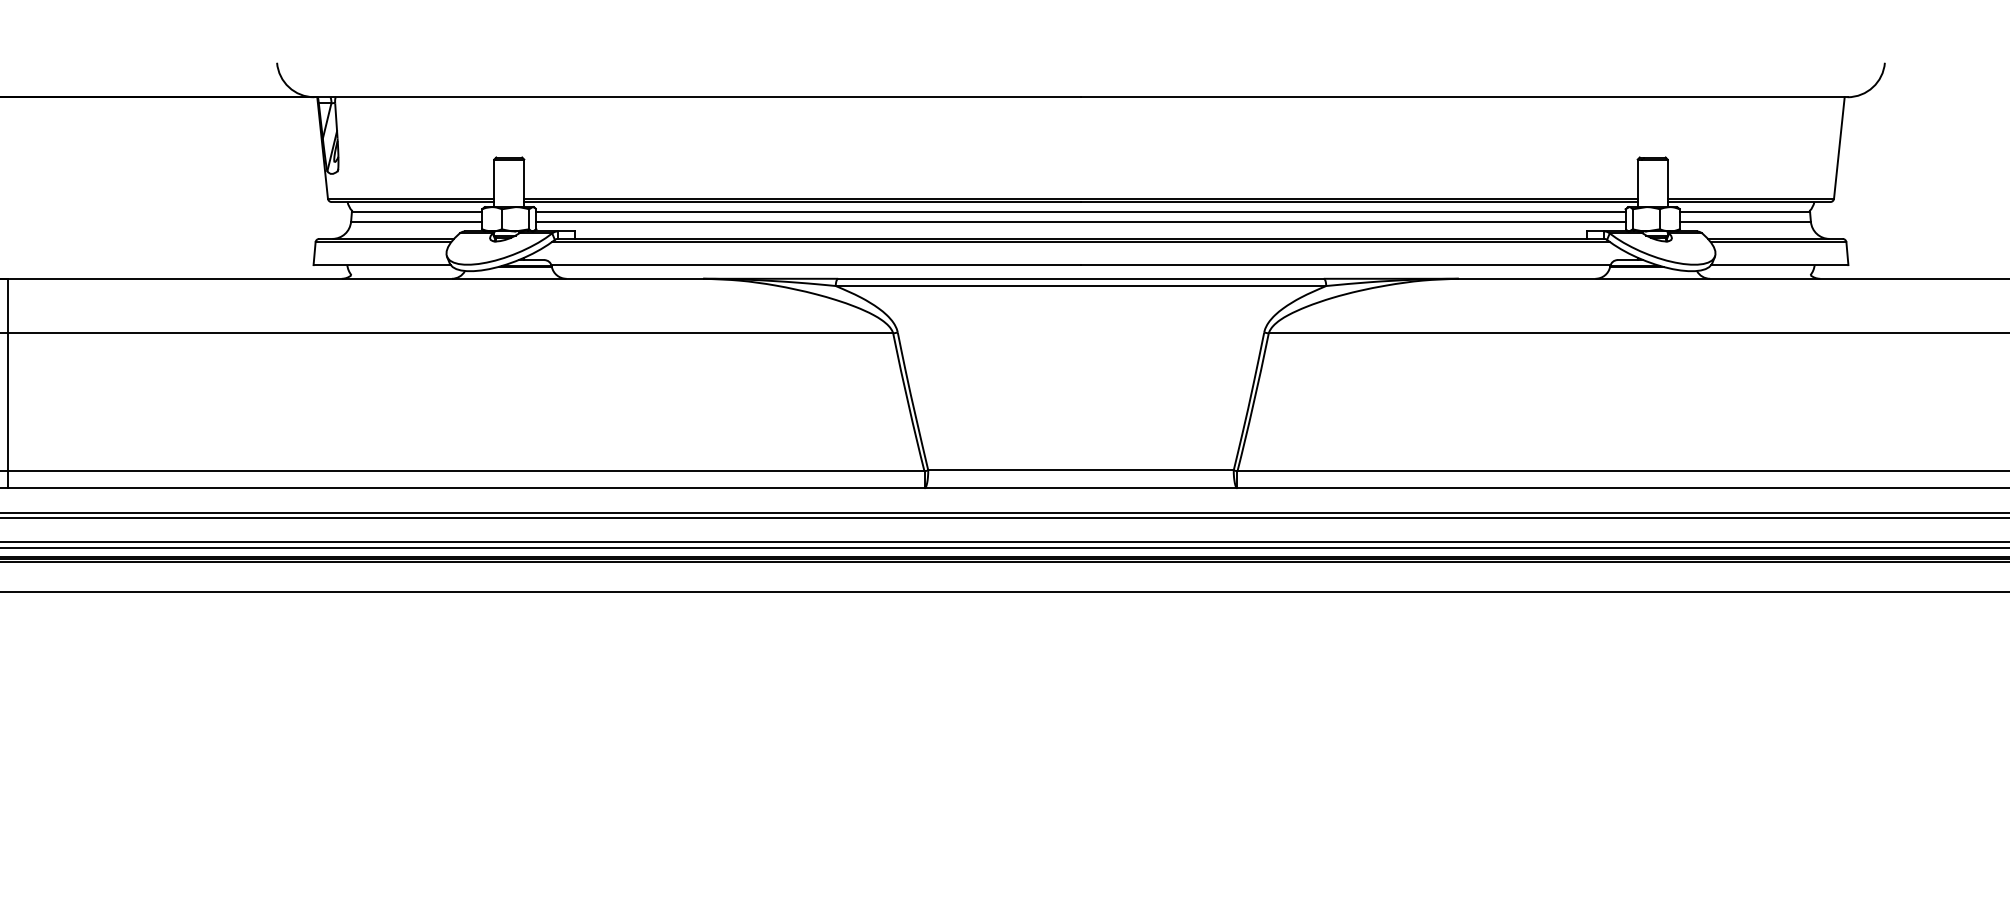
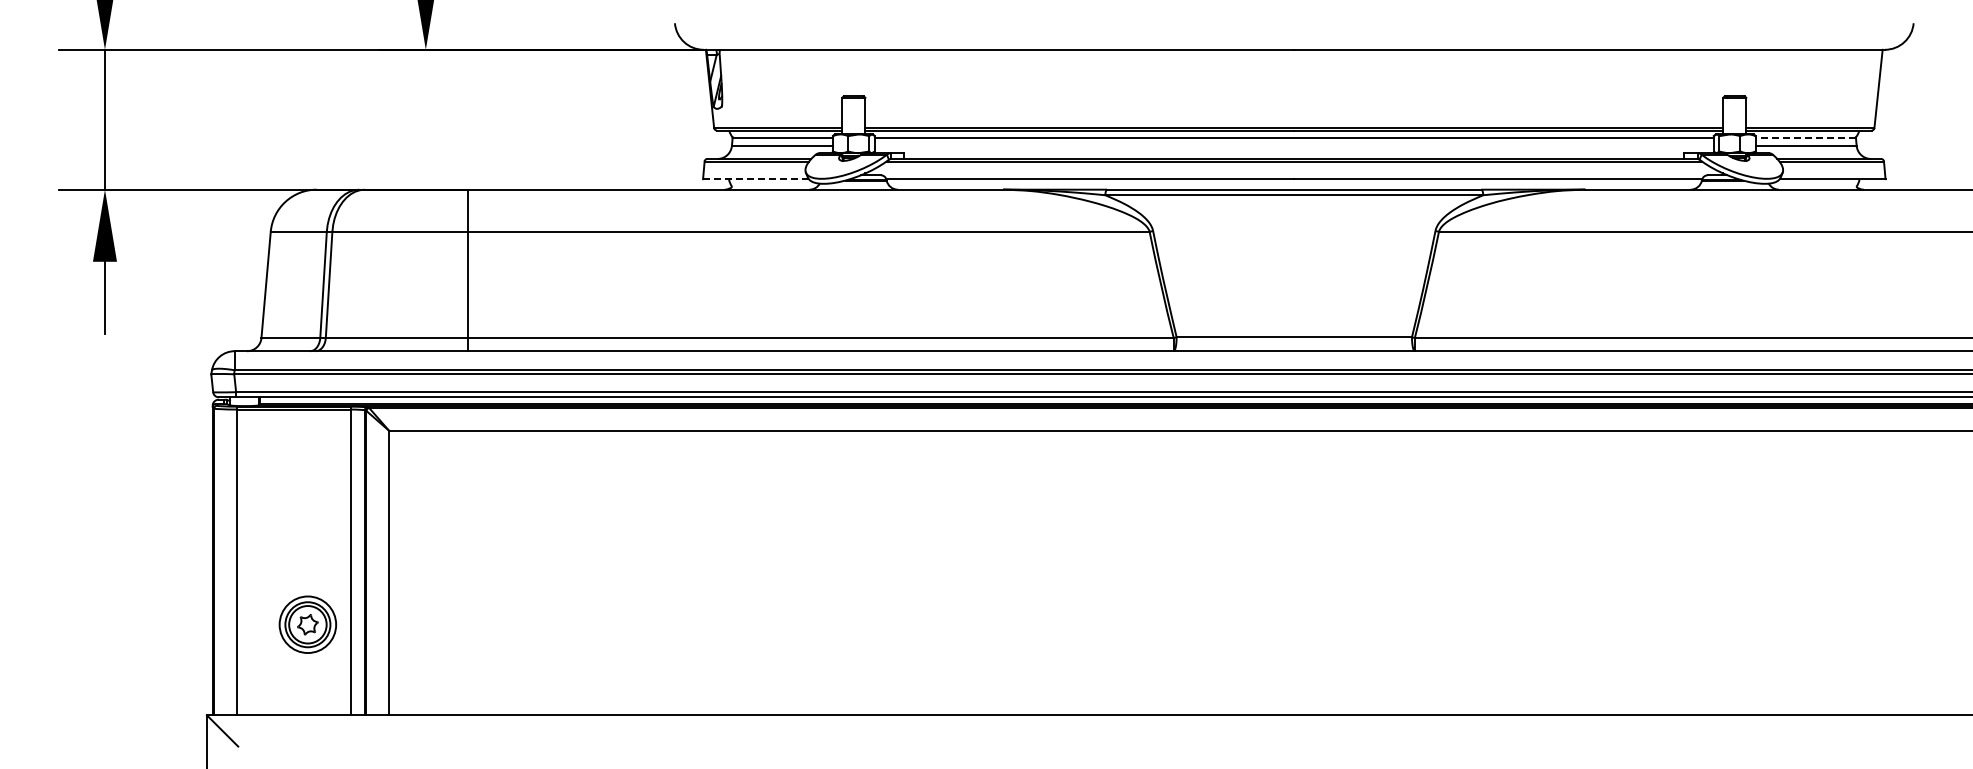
line: (1744, 212) -> (1805, 138), solid -> dashed
line: (1079, 221) -> (1293, 145), removed
line: (381, 265) -> (755, 179), solid -> dashed

